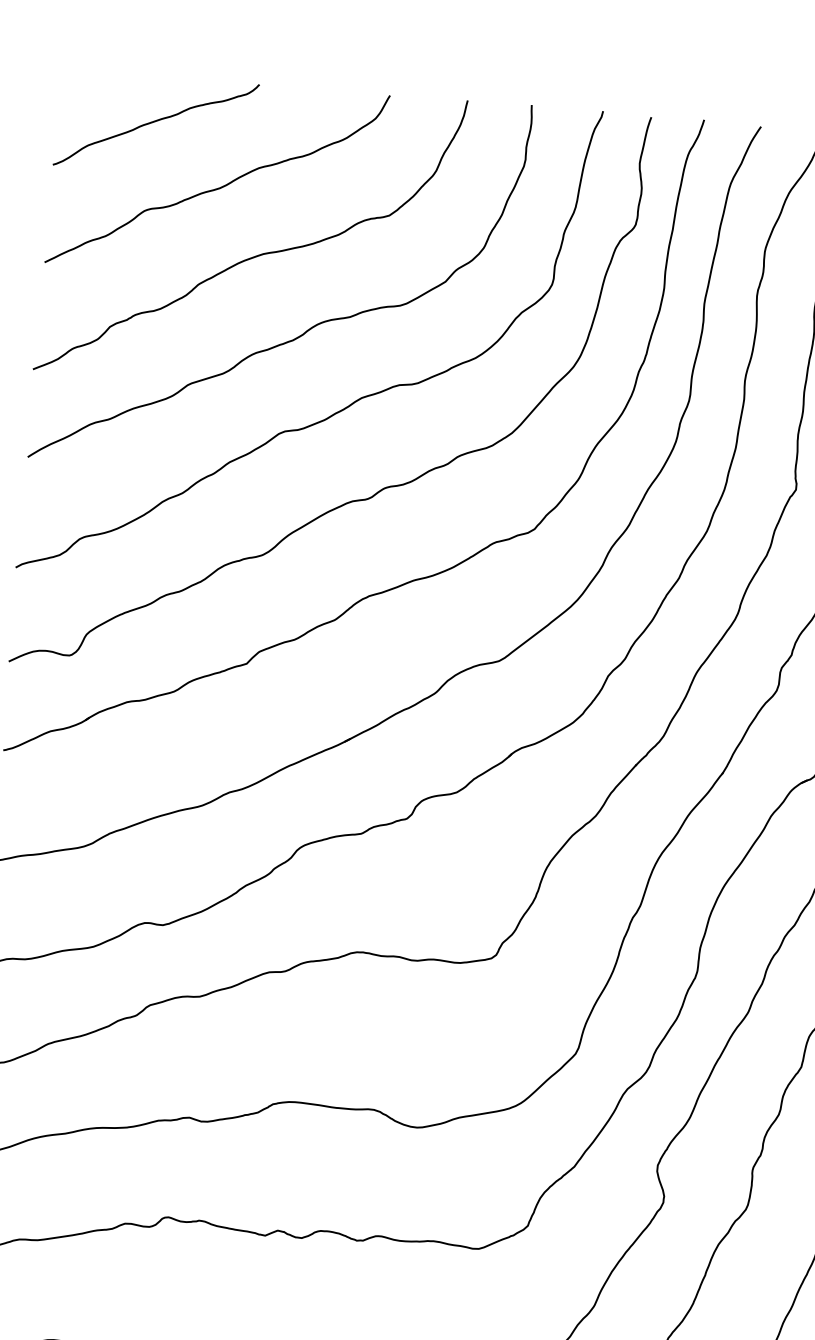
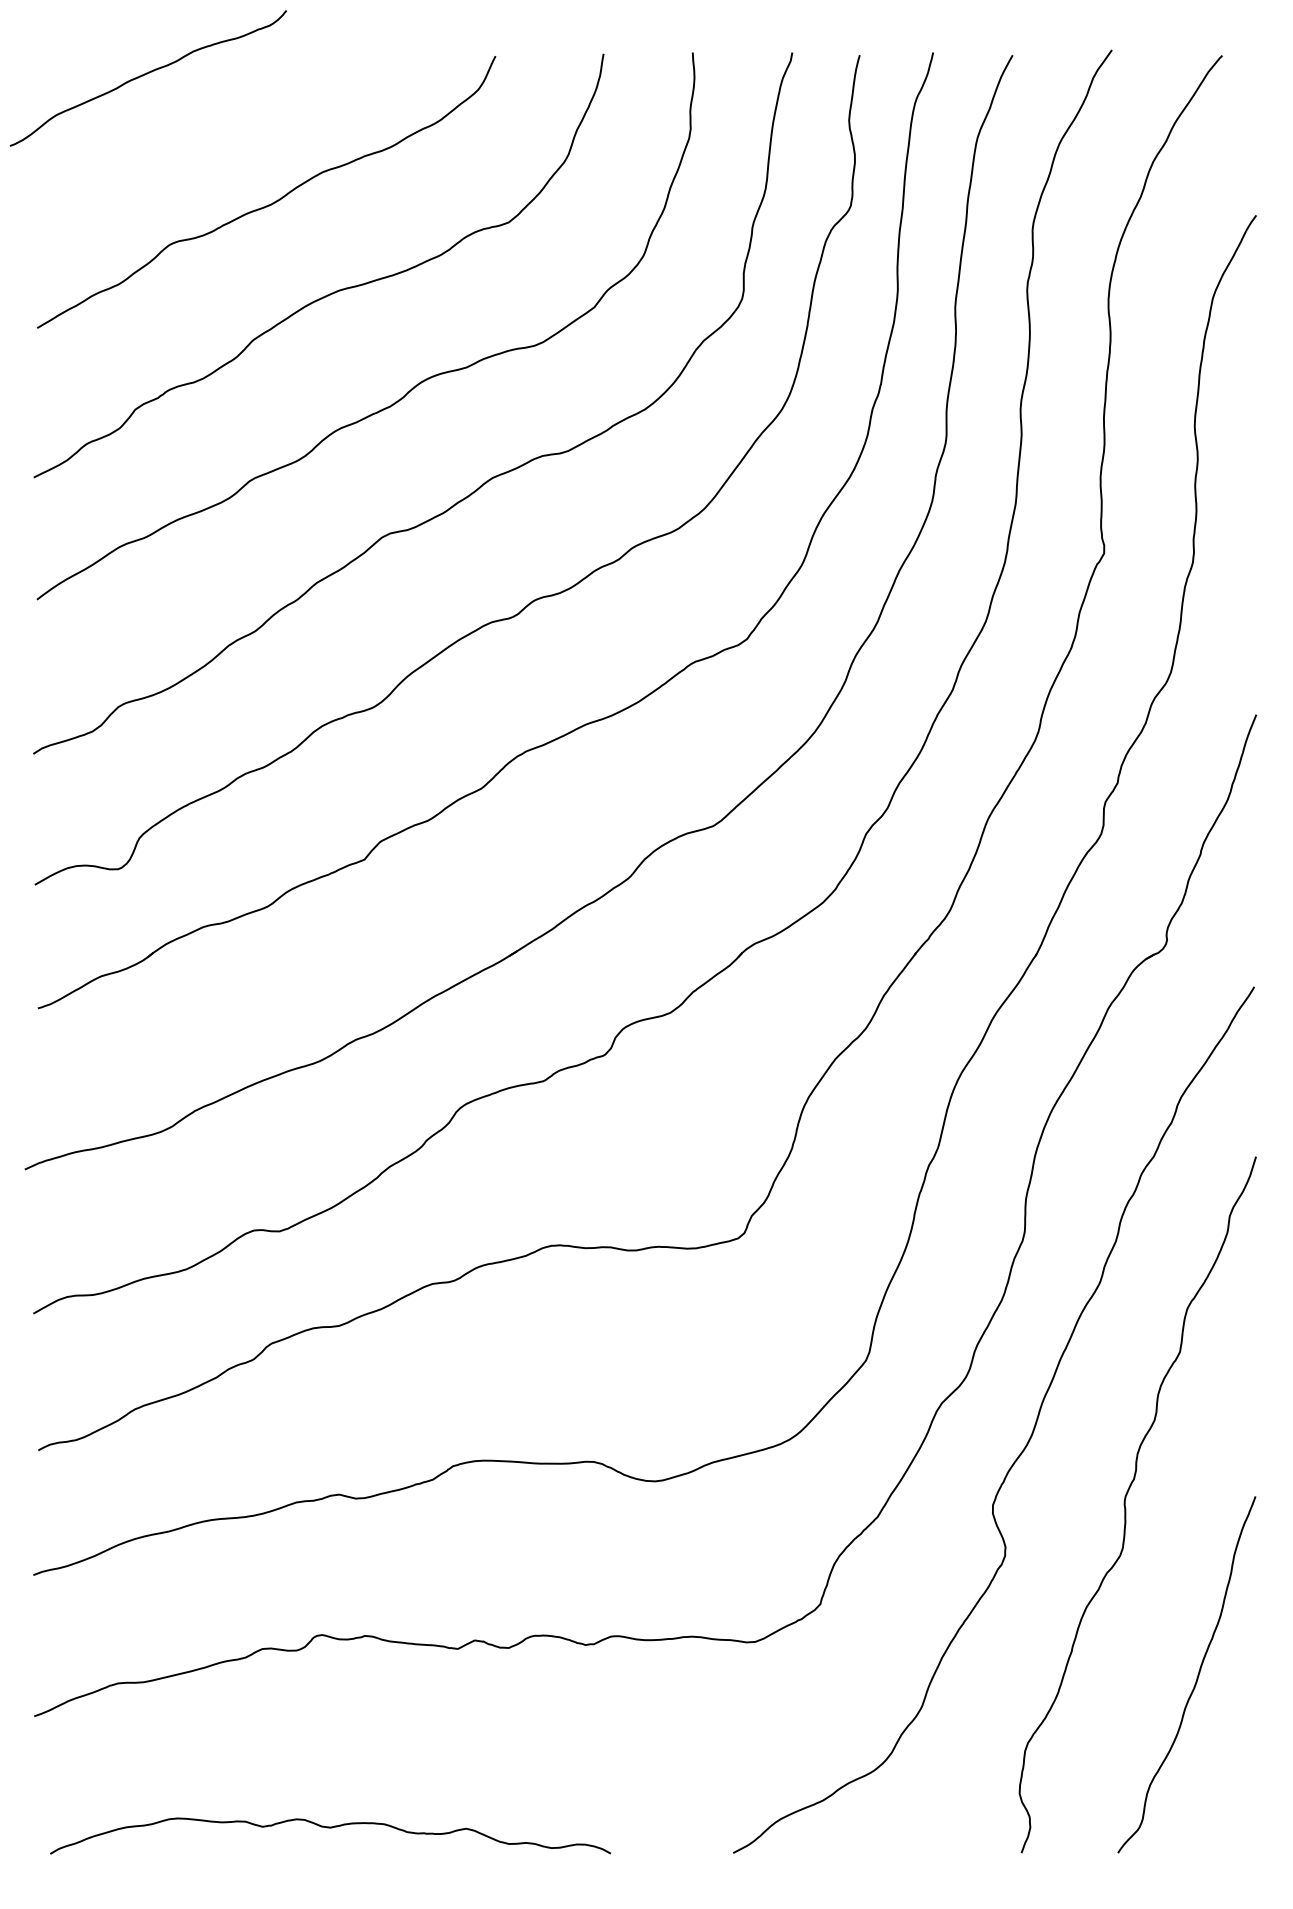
curve: (154, 122) -> (145, 75), moved

